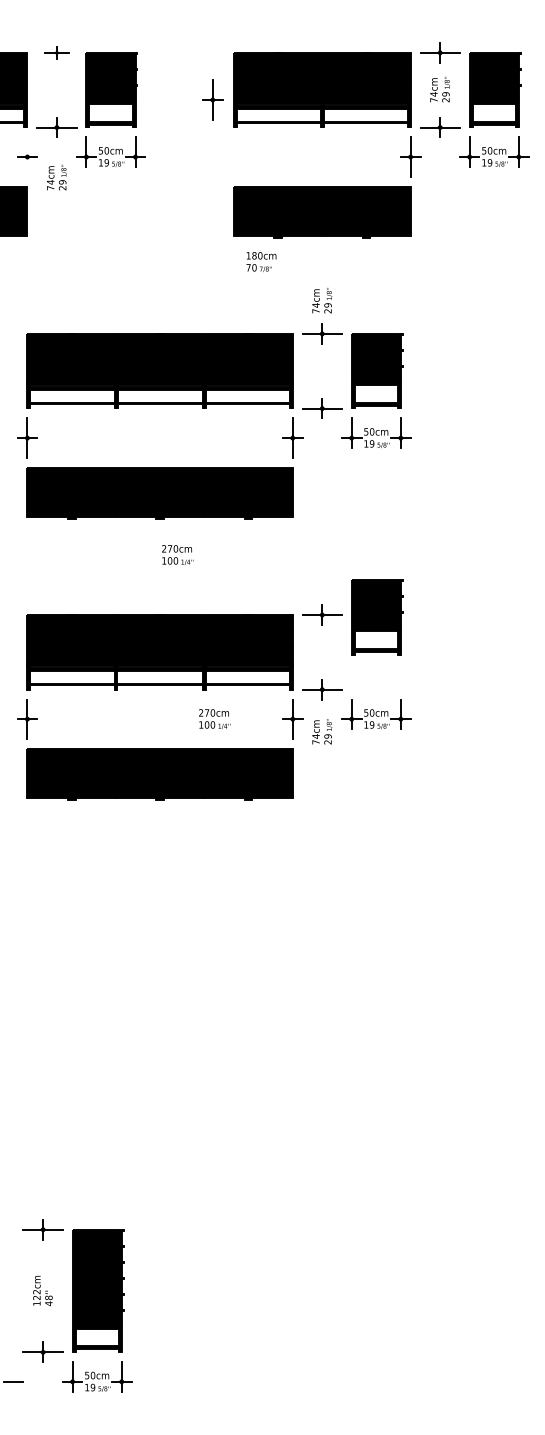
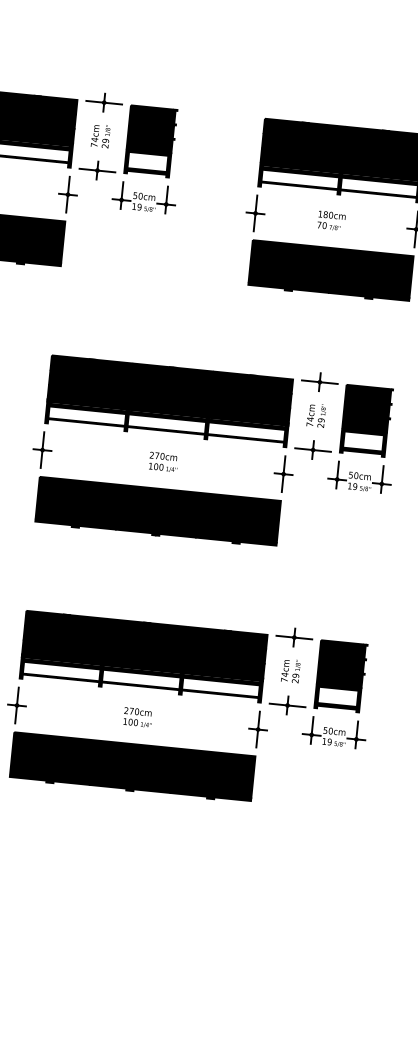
part: (56, 52) -> (103, 102), size x1.67
part: (212, 99) -> (255, 212), moved
line: (27, 156) -> (68, 194), added
text: (56, 177) -> (100, 135), moved
text: (261, 261) -> (331, 220), moved
text: (322, 300) -> (316, 415), moved
text: (177, 554) -> (163, 461), moved
part: (377, 617) -> (341, 676), moved
text: (214, 718) -> (137, 716), moved
text: (322, 731) -> (291, 670), moved

